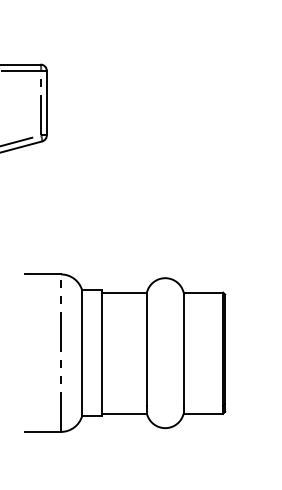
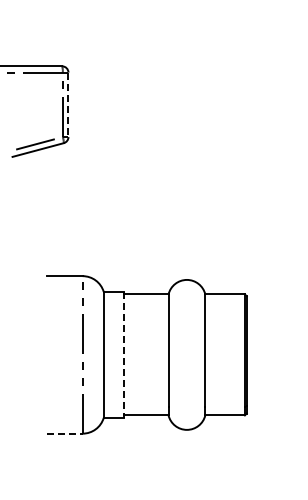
line: (46, 103) -> (68, 105), solid -> dashed
line: (101, 353) -> (123, 355), solid -> dashed
line: (42, 431) -> (64, 433), solid -> dashed

